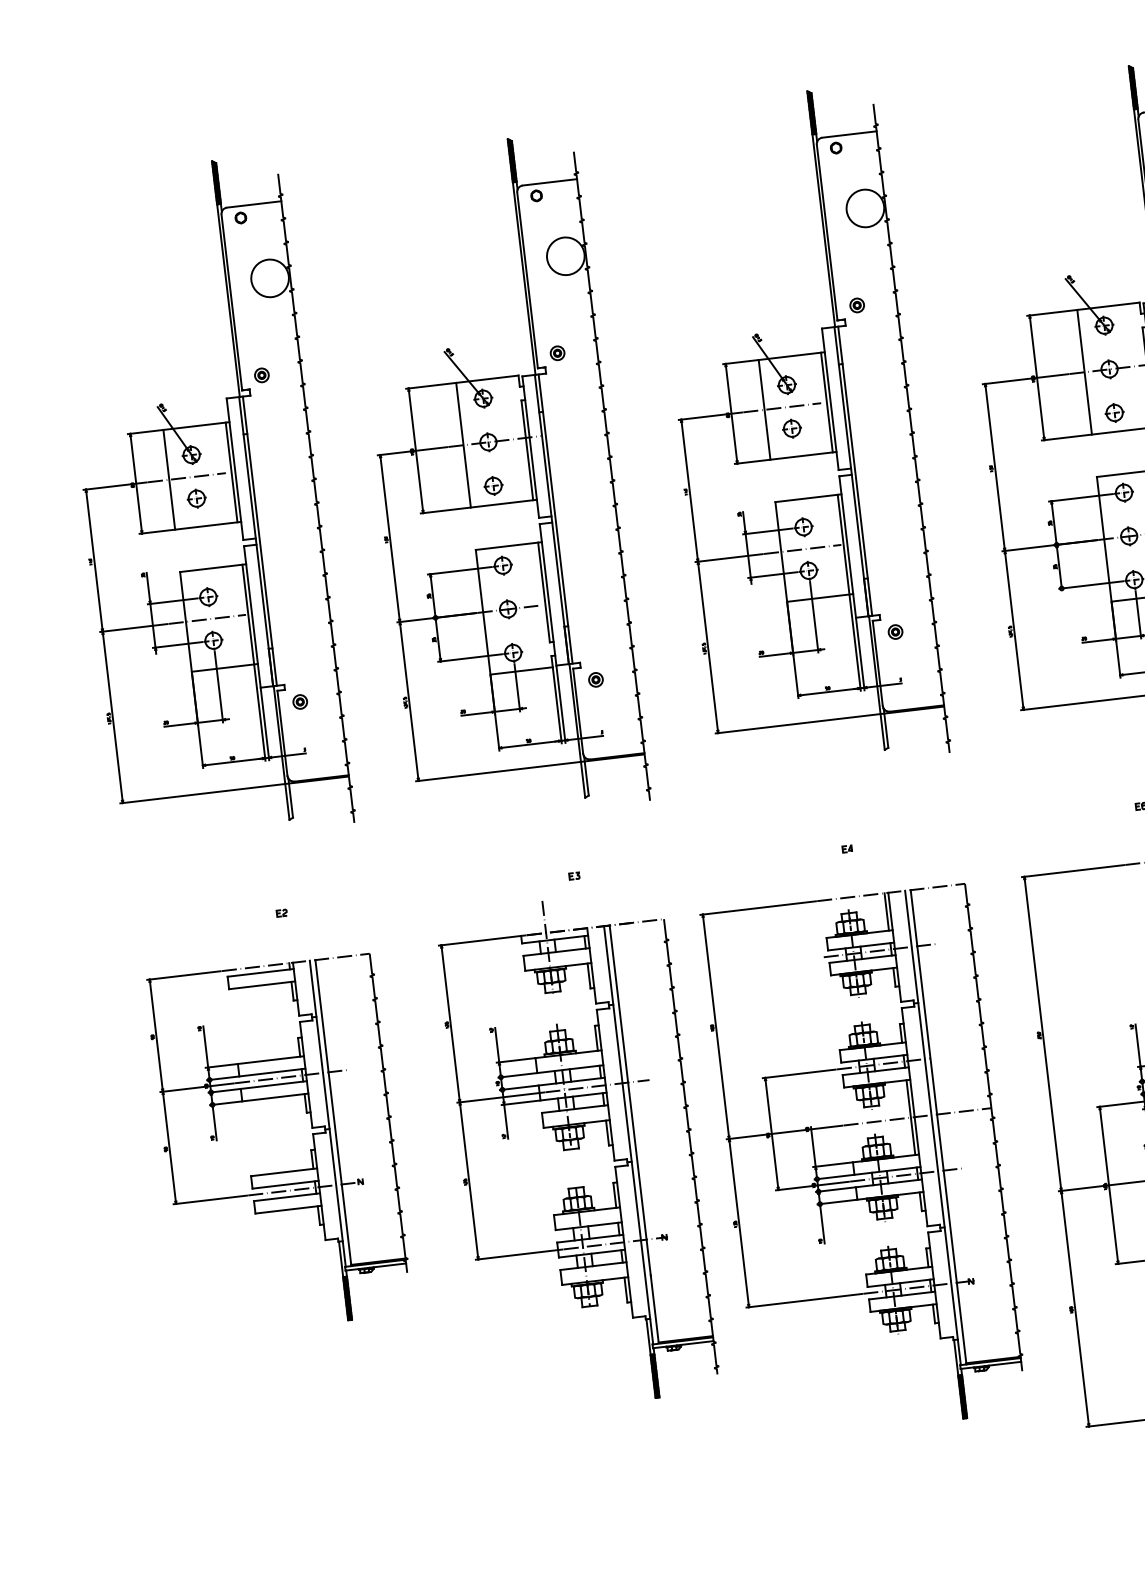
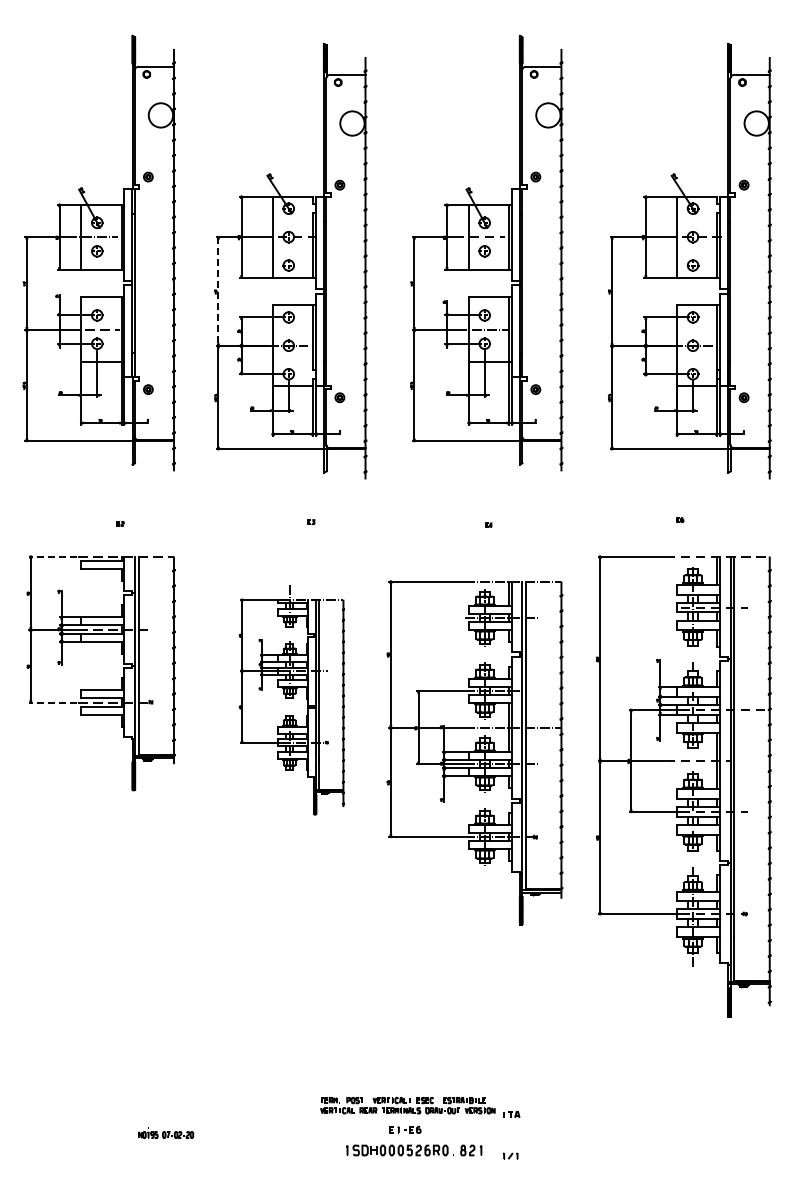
line: (390, 538) -> (218, 291), solid -> dashed
line: (184, 975) -> (53, 556), solid -> dashed
part: (576, 1153) -> (291, 700), size x0.7
part: (862, 1162) -> (474, 752), moved
line: (210, 1199) -> (53, 702), solid -> dashed

